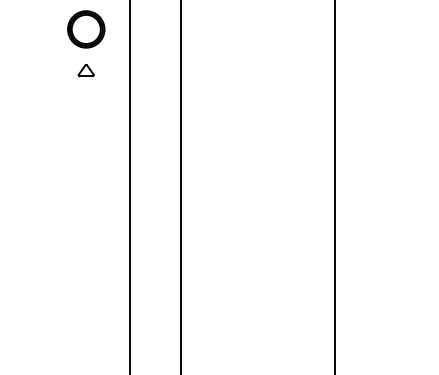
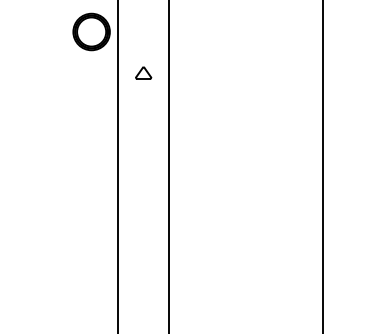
part: (86, 29) -> (91, 32), moved
part: (85, 70) -> (142, 73), moved

